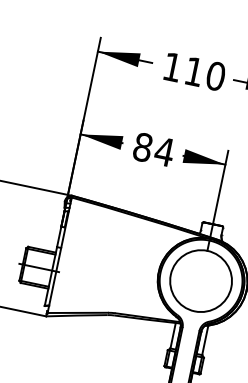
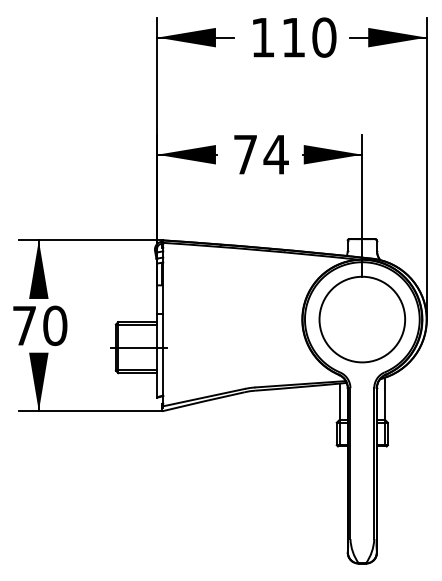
text: (142, 147) -> (245, 154), 84 -> 74

